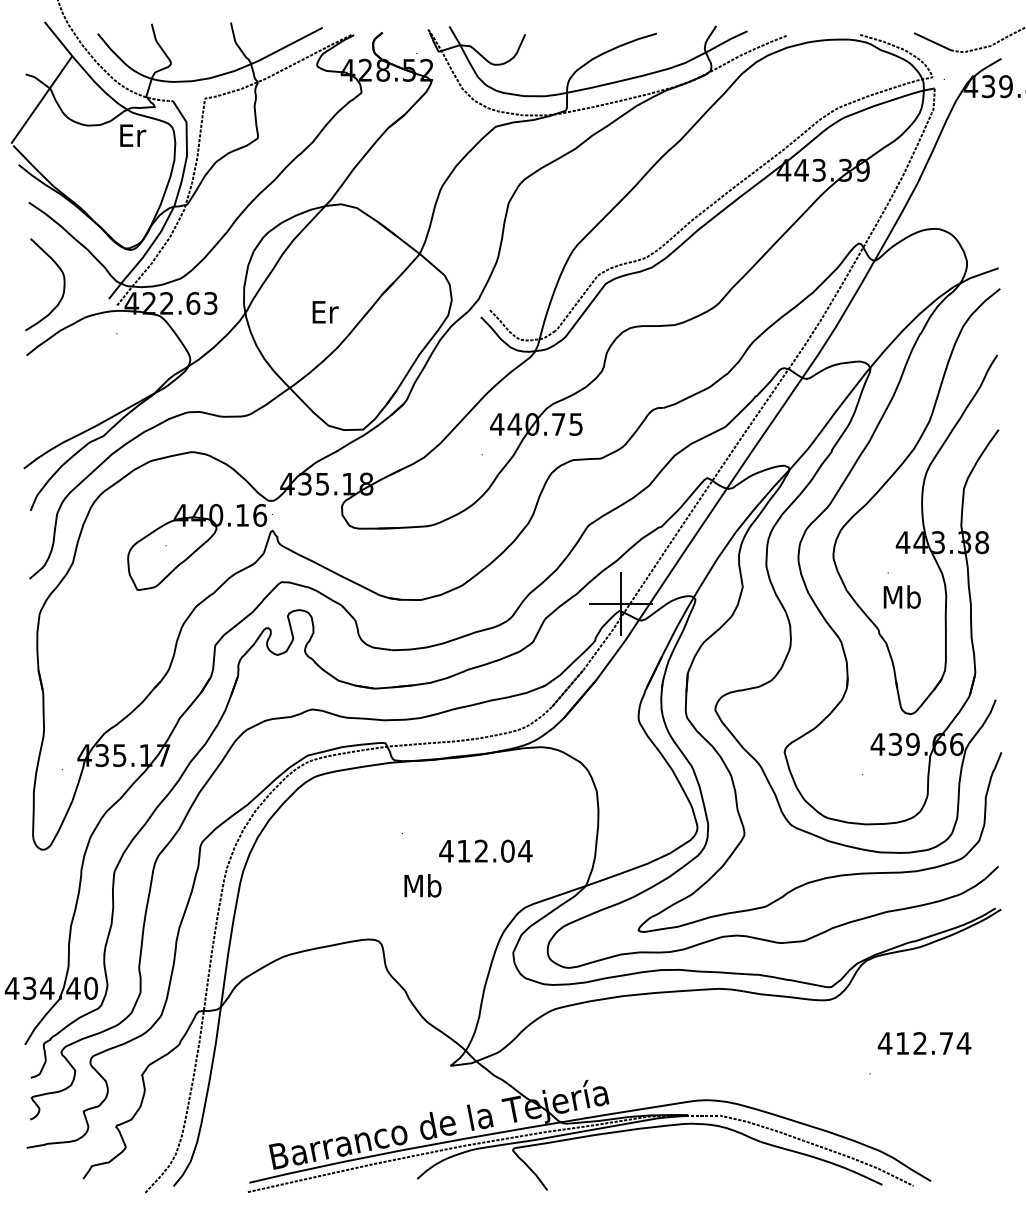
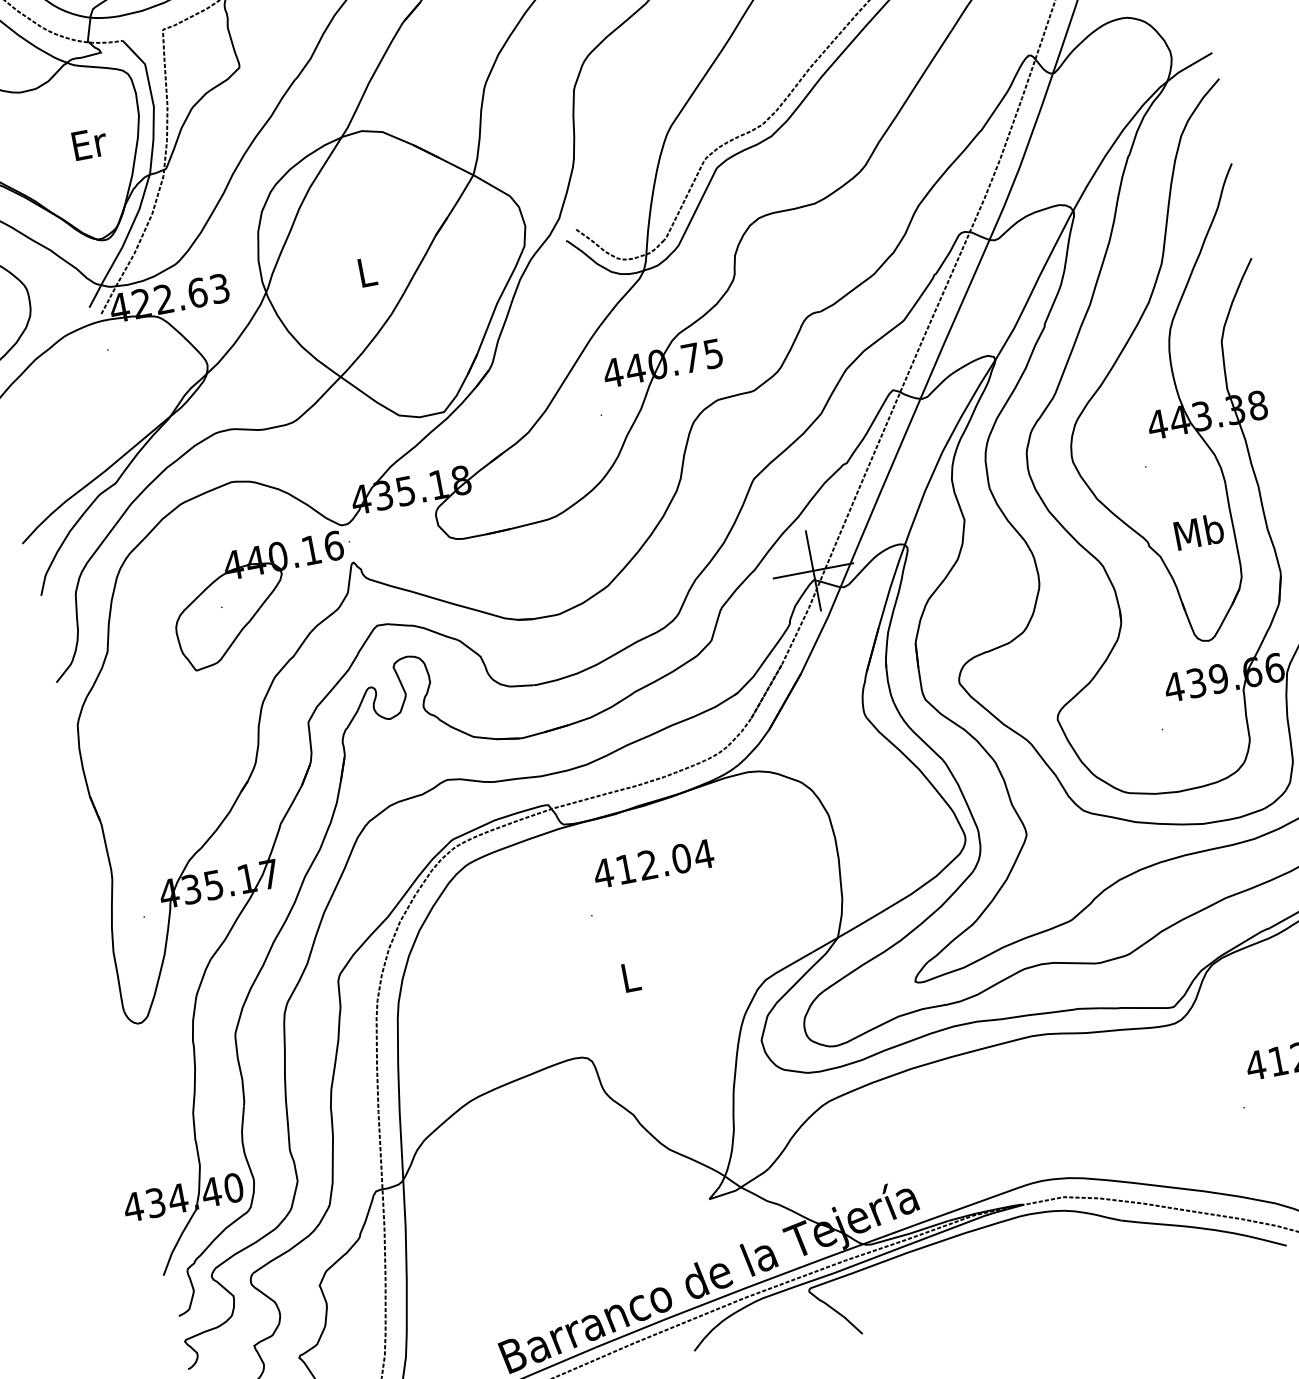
text: (133, 135) -> (90, 143), moved
text: (325, 312) -> (367, 272), Er -> L
text: (901, 596) -> (1198, 531), moved
text: (485, 850) -> (653, 863), moved
text: (422, 885) -> (629, 976), Mb -> L

